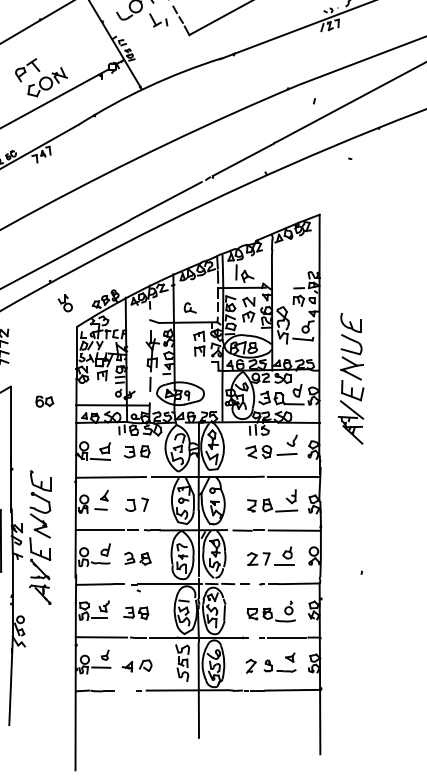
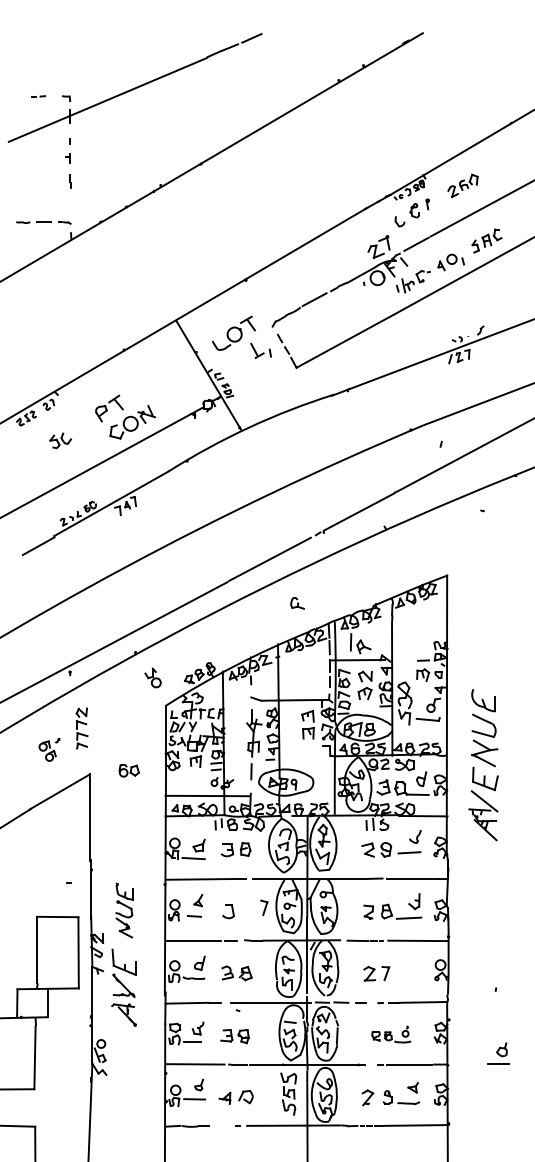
part: (190, 308) -> (297, 603), moved
part: (44, 401) -> (128, 770), moved
part: (40, 504) -> (124, 910), size x0.7
part: (145, 504) -> (264, 907), moved
part: (284, 556) -> (498, 1053), moved
part: (271, 611) -> (391, 1034), size x0.7

